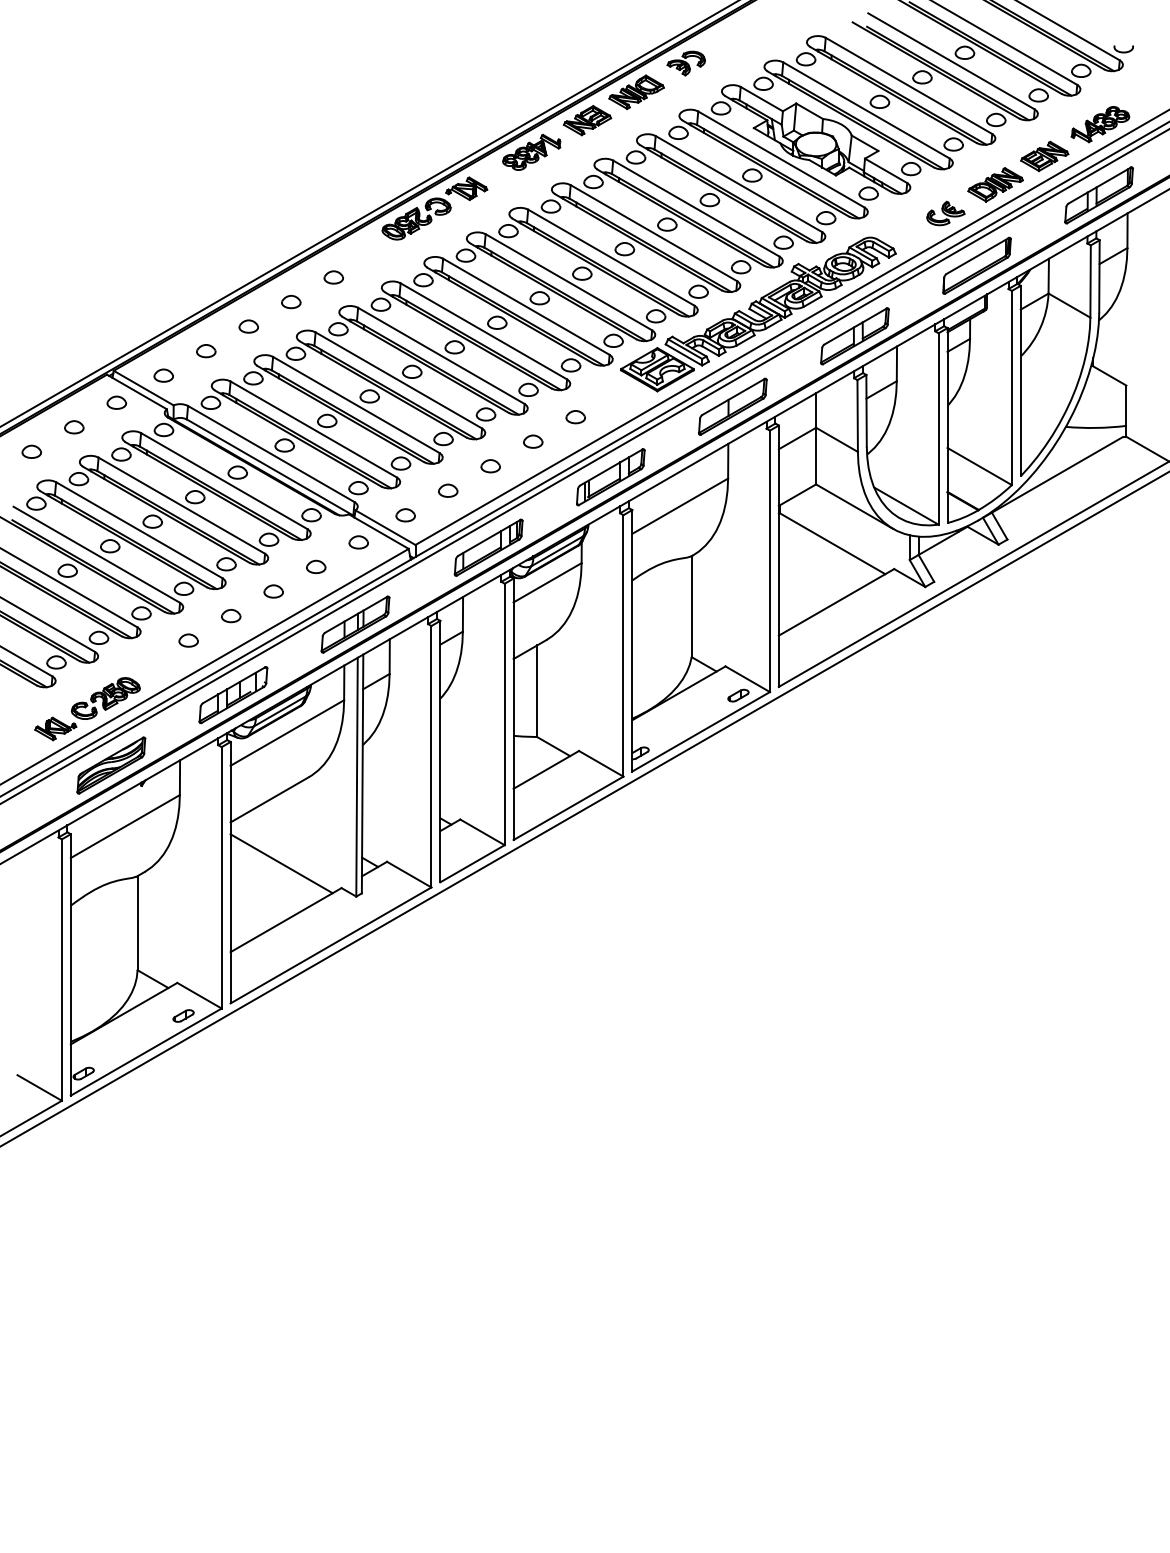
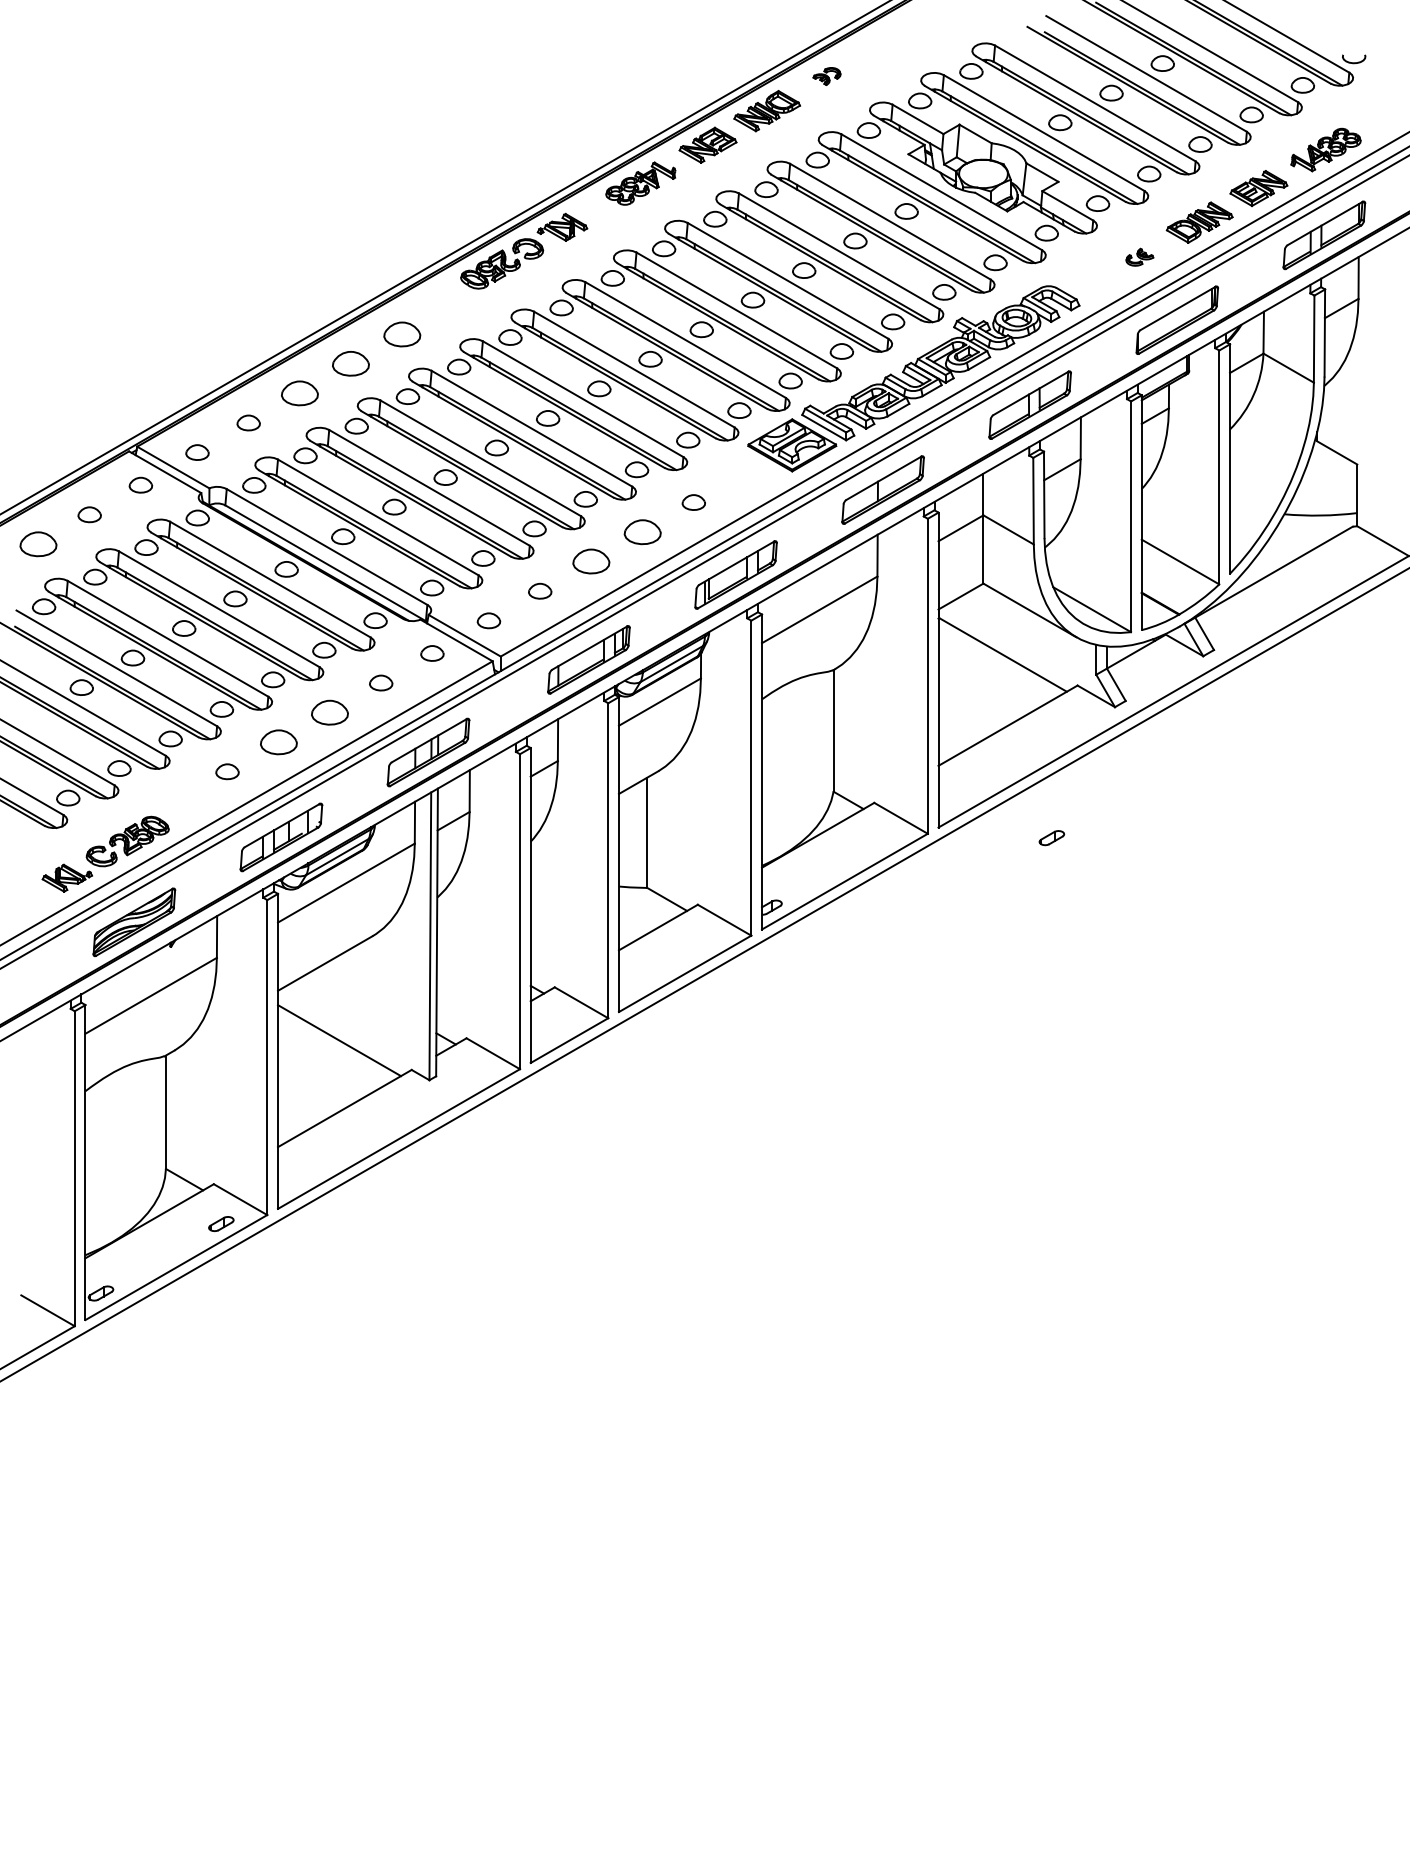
part: (685, 63) -> (826, 76), size x0.6
part: (945, 213) -> (1139, 257), size x0.6
part: (333, 276) -> (402, 333), size x1.6
part: (291, 301) -> (351, 363), size x1.6
part: (248, 326) -> (299, 393), size x1.6
part: (533, 441) -> (642, 531), size x1.6
part: (31, 451) -> (38, 544), size x1.6
part: (490, 466) -> (591, 561), size x1.6
part: (273, 591) -> (329, 712), size x1.6
part: (231, 615) -> (278, 741), size x1.6
part: (738, 695) -> (1051, 838), moved

